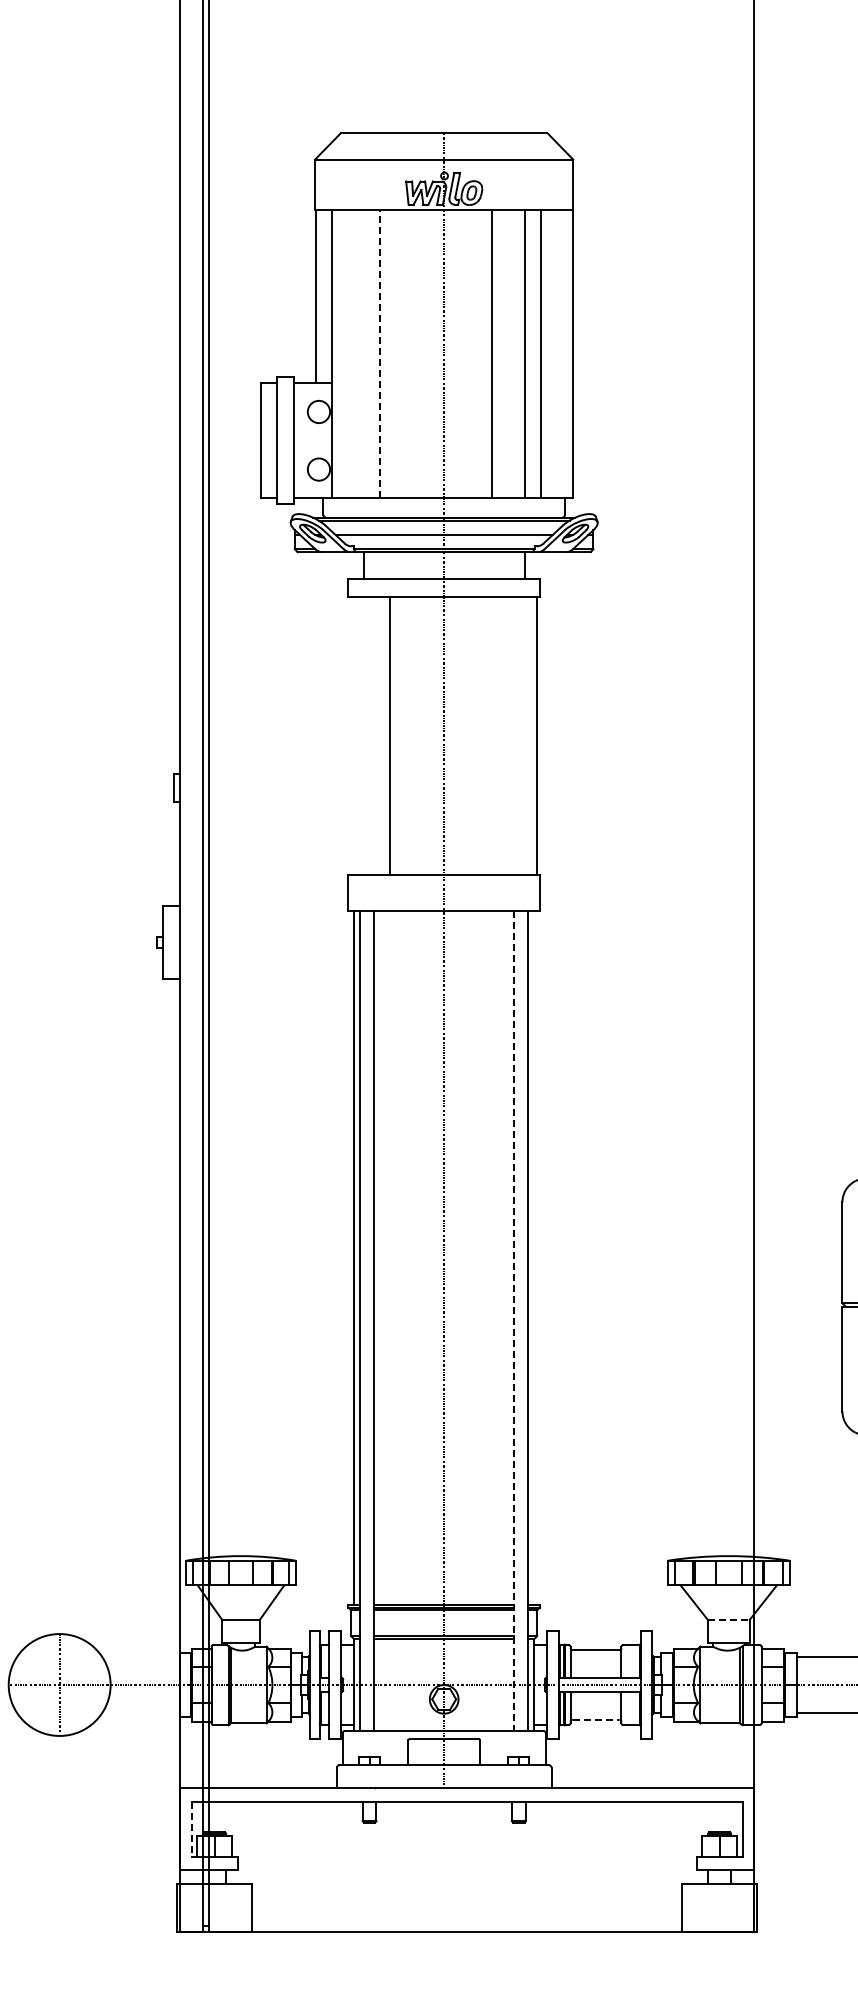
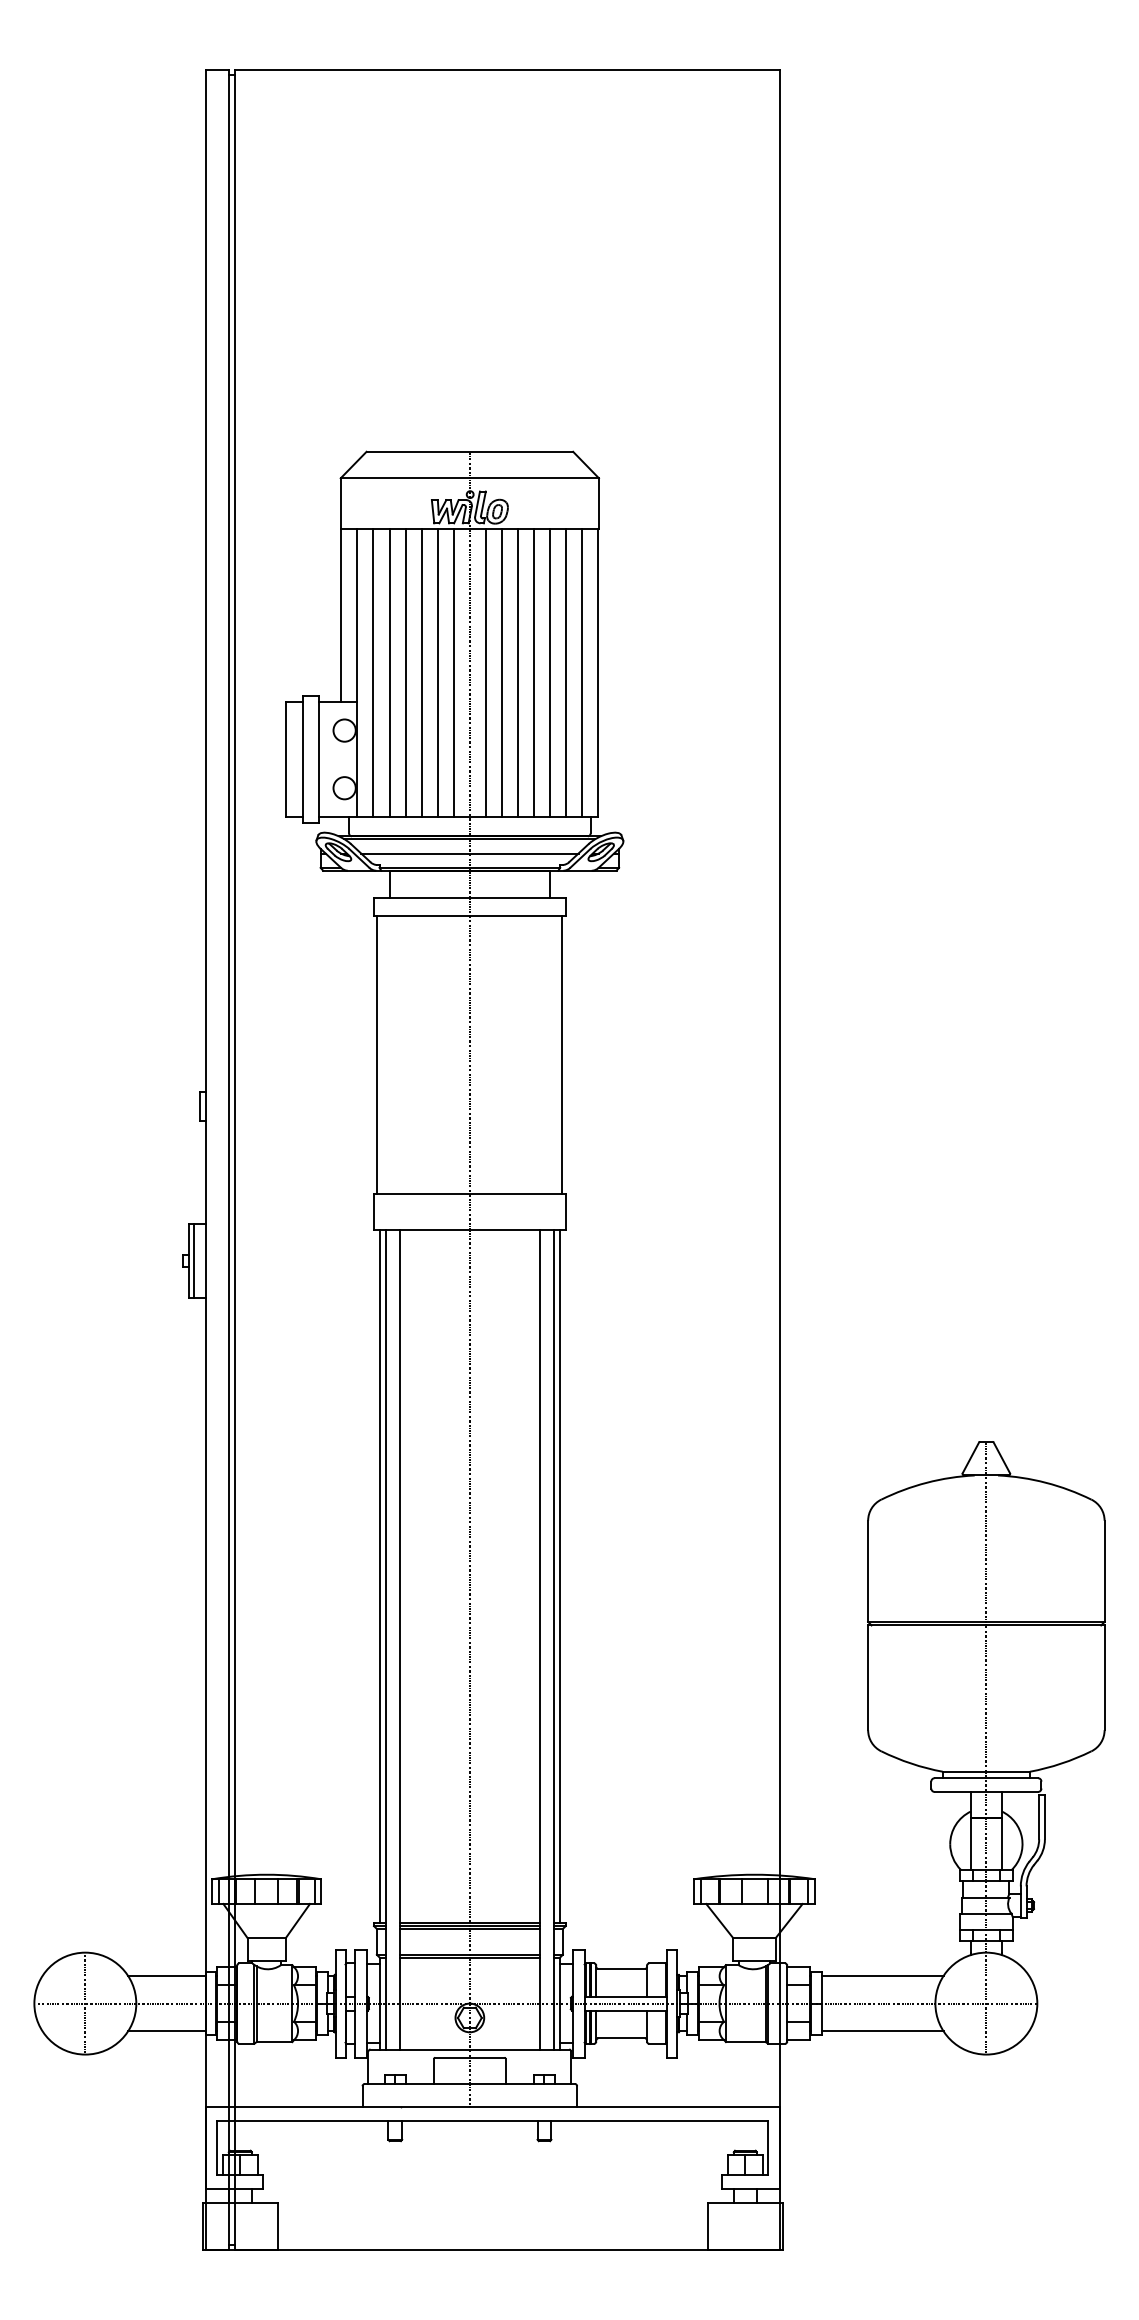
line: (347, 353) -> (373, 672), added
line: (363, 353) -> (389, 672), added
line: (379, 353) -> (405, 672), dashed -> solid
line: (395, 353) -> (421, 672), added
line: (411, 353) -> (437, 672), added
line: (427, 353) -> (453, 672), added
line: (459, 353) -> (485, 672), added
line: (476, 353) -> (502, 672), added
line: (508, 353) -> (534, 672), added
line: (556, 353) -> (582, 672), added
line: (389, 735) -> (377, 1054), moved
line: (168, 941) -> (194, 1260), added
line: (533, 1257) -> (559, 1576), added
line: (514, 1320) -> (540, 1639), dashed -> solid
line: (728, 1619) -> (754, 1938), dashed -> solid
line: (140, 1656) -> (166, 1975), added
line: (140, 1712) -> (166, 2031), added
line: (596, 1719) -> (622, 2038), dashed -> solid
line: (191, 1829) -> (217, 2148), dashed -> solid

